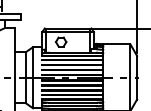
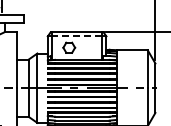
line: (67, 32) -> (76, 36), solid -> dashed

